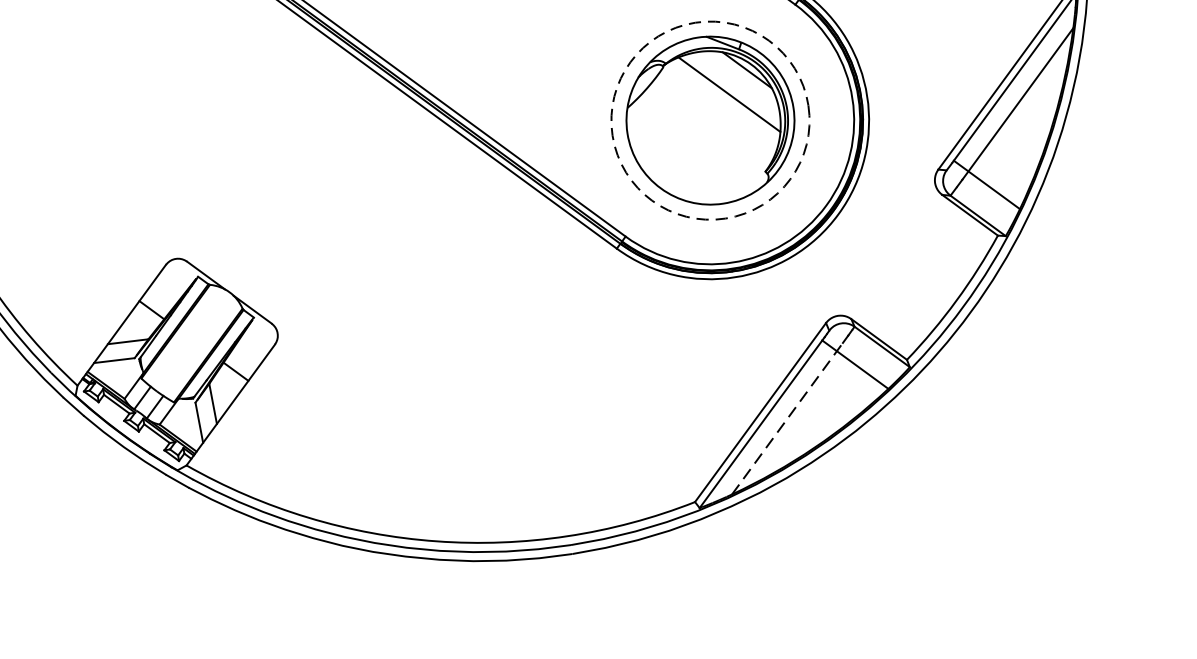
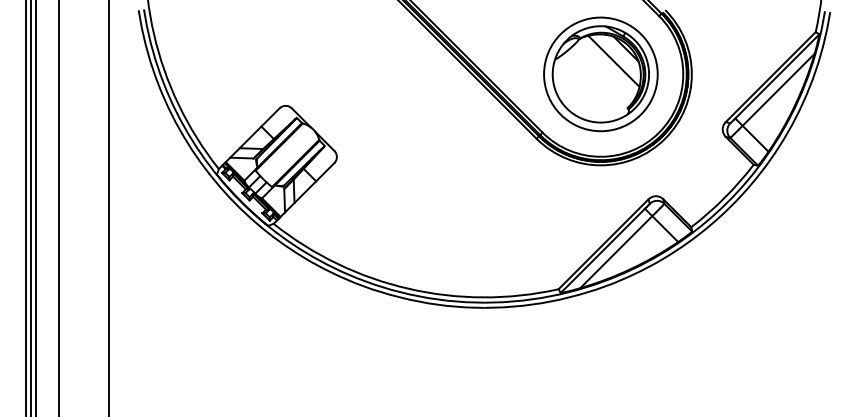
circle: (709, 120) -> (600, 74), dashed -> solid
line: (787, 419) -> (618, 250), dashed -> solid

